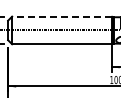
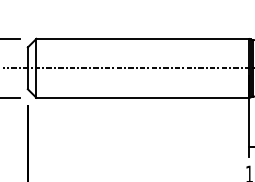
line: (61, 16) -> (141, 38), dashed -> solid

